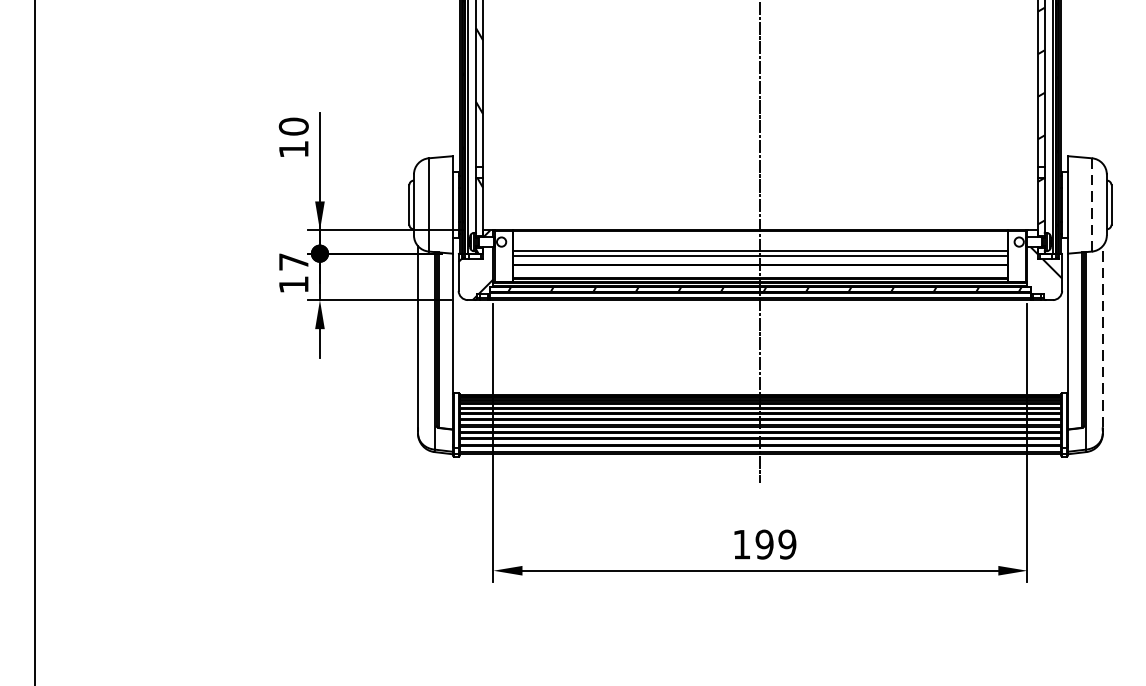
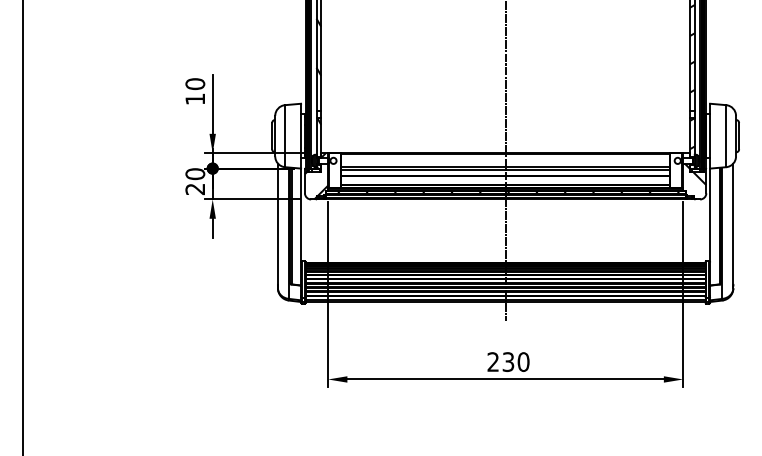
line: (1092, 203) -> (726, 135), dashed -> solid
text: (294, 273) -> (195, 181), 17 -> 20
line: (1103, 336) -> (733, 223), dashed -> solid
text: (764, 543) -> (508, 361), 199 -> 230

